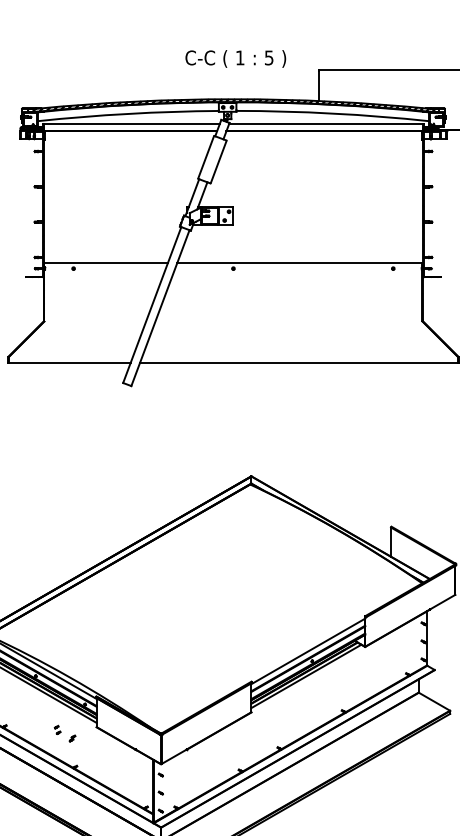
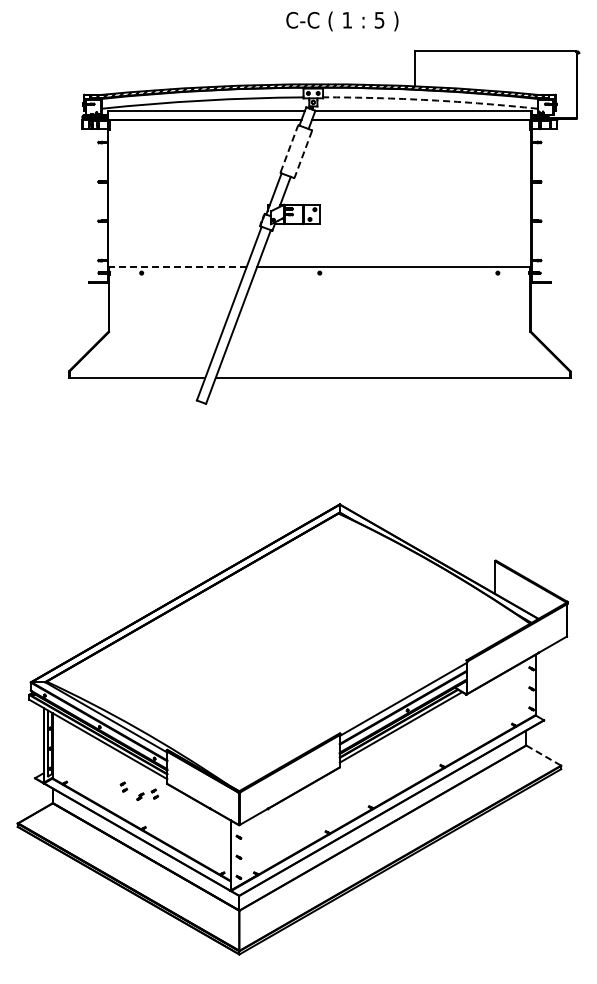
text: (235, 59) -> (342, 21), moved
arc: (332, 113) -> (430, 100), solid -> dashed
line: (206, 157) -> (289, 149), solid -> dashed
line: (218, 162) -> (303, 154), solid -> dashed
line: (106, 262) -> (178, 266), solid -> dashed
line: (435, 701) -> (544, 755), solid -> dashed
part: (85, 735) -> (154, 793), added

